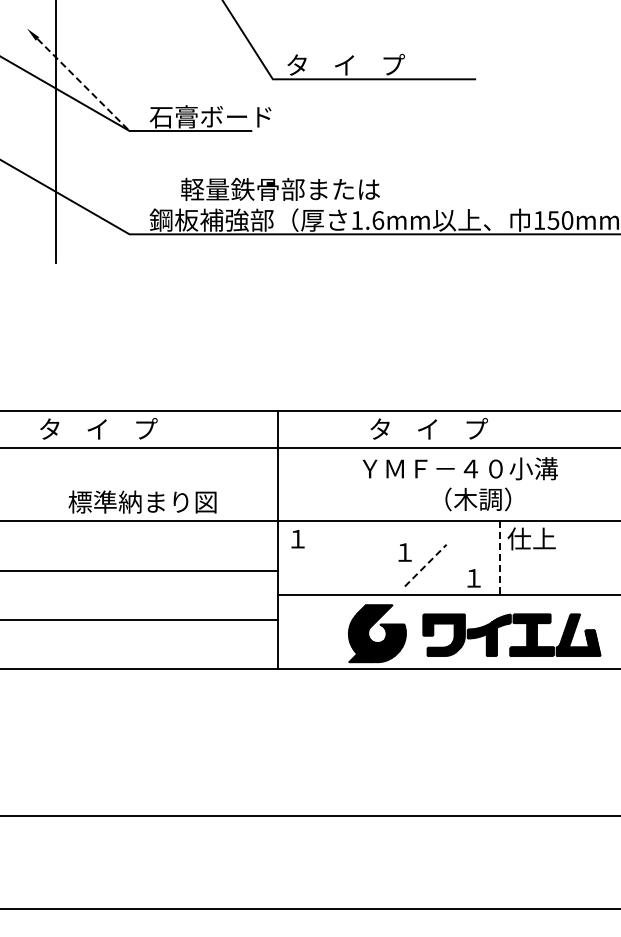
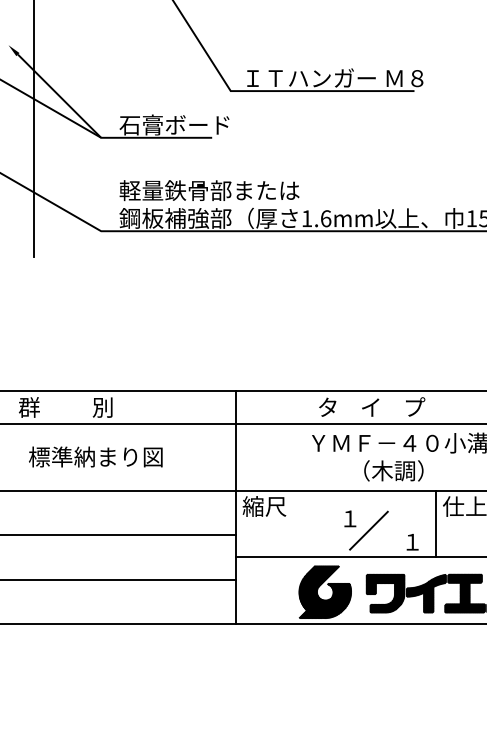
text: (386, 64) -> (333, 77), タ    イ    プ -> ＩＴハンガー Ｍ８
line: (83, 85) -> (59, 96), dashed -> solid
text: (280, 188) -> (209, 189), moved
text: (97, 428) -> (72, 406), タ    イ    プ -> 群          別
text: (478, 499) -> (394, 470), moved
text: (142, 501) -> (95, 456), moved
text: (310, 538) -> (264, 506), １ -> 縮尺
line: (499, 558) -> (435, 524), dashed -> solid
line: (425, 565) -> (368, 530), dashed -> solid

